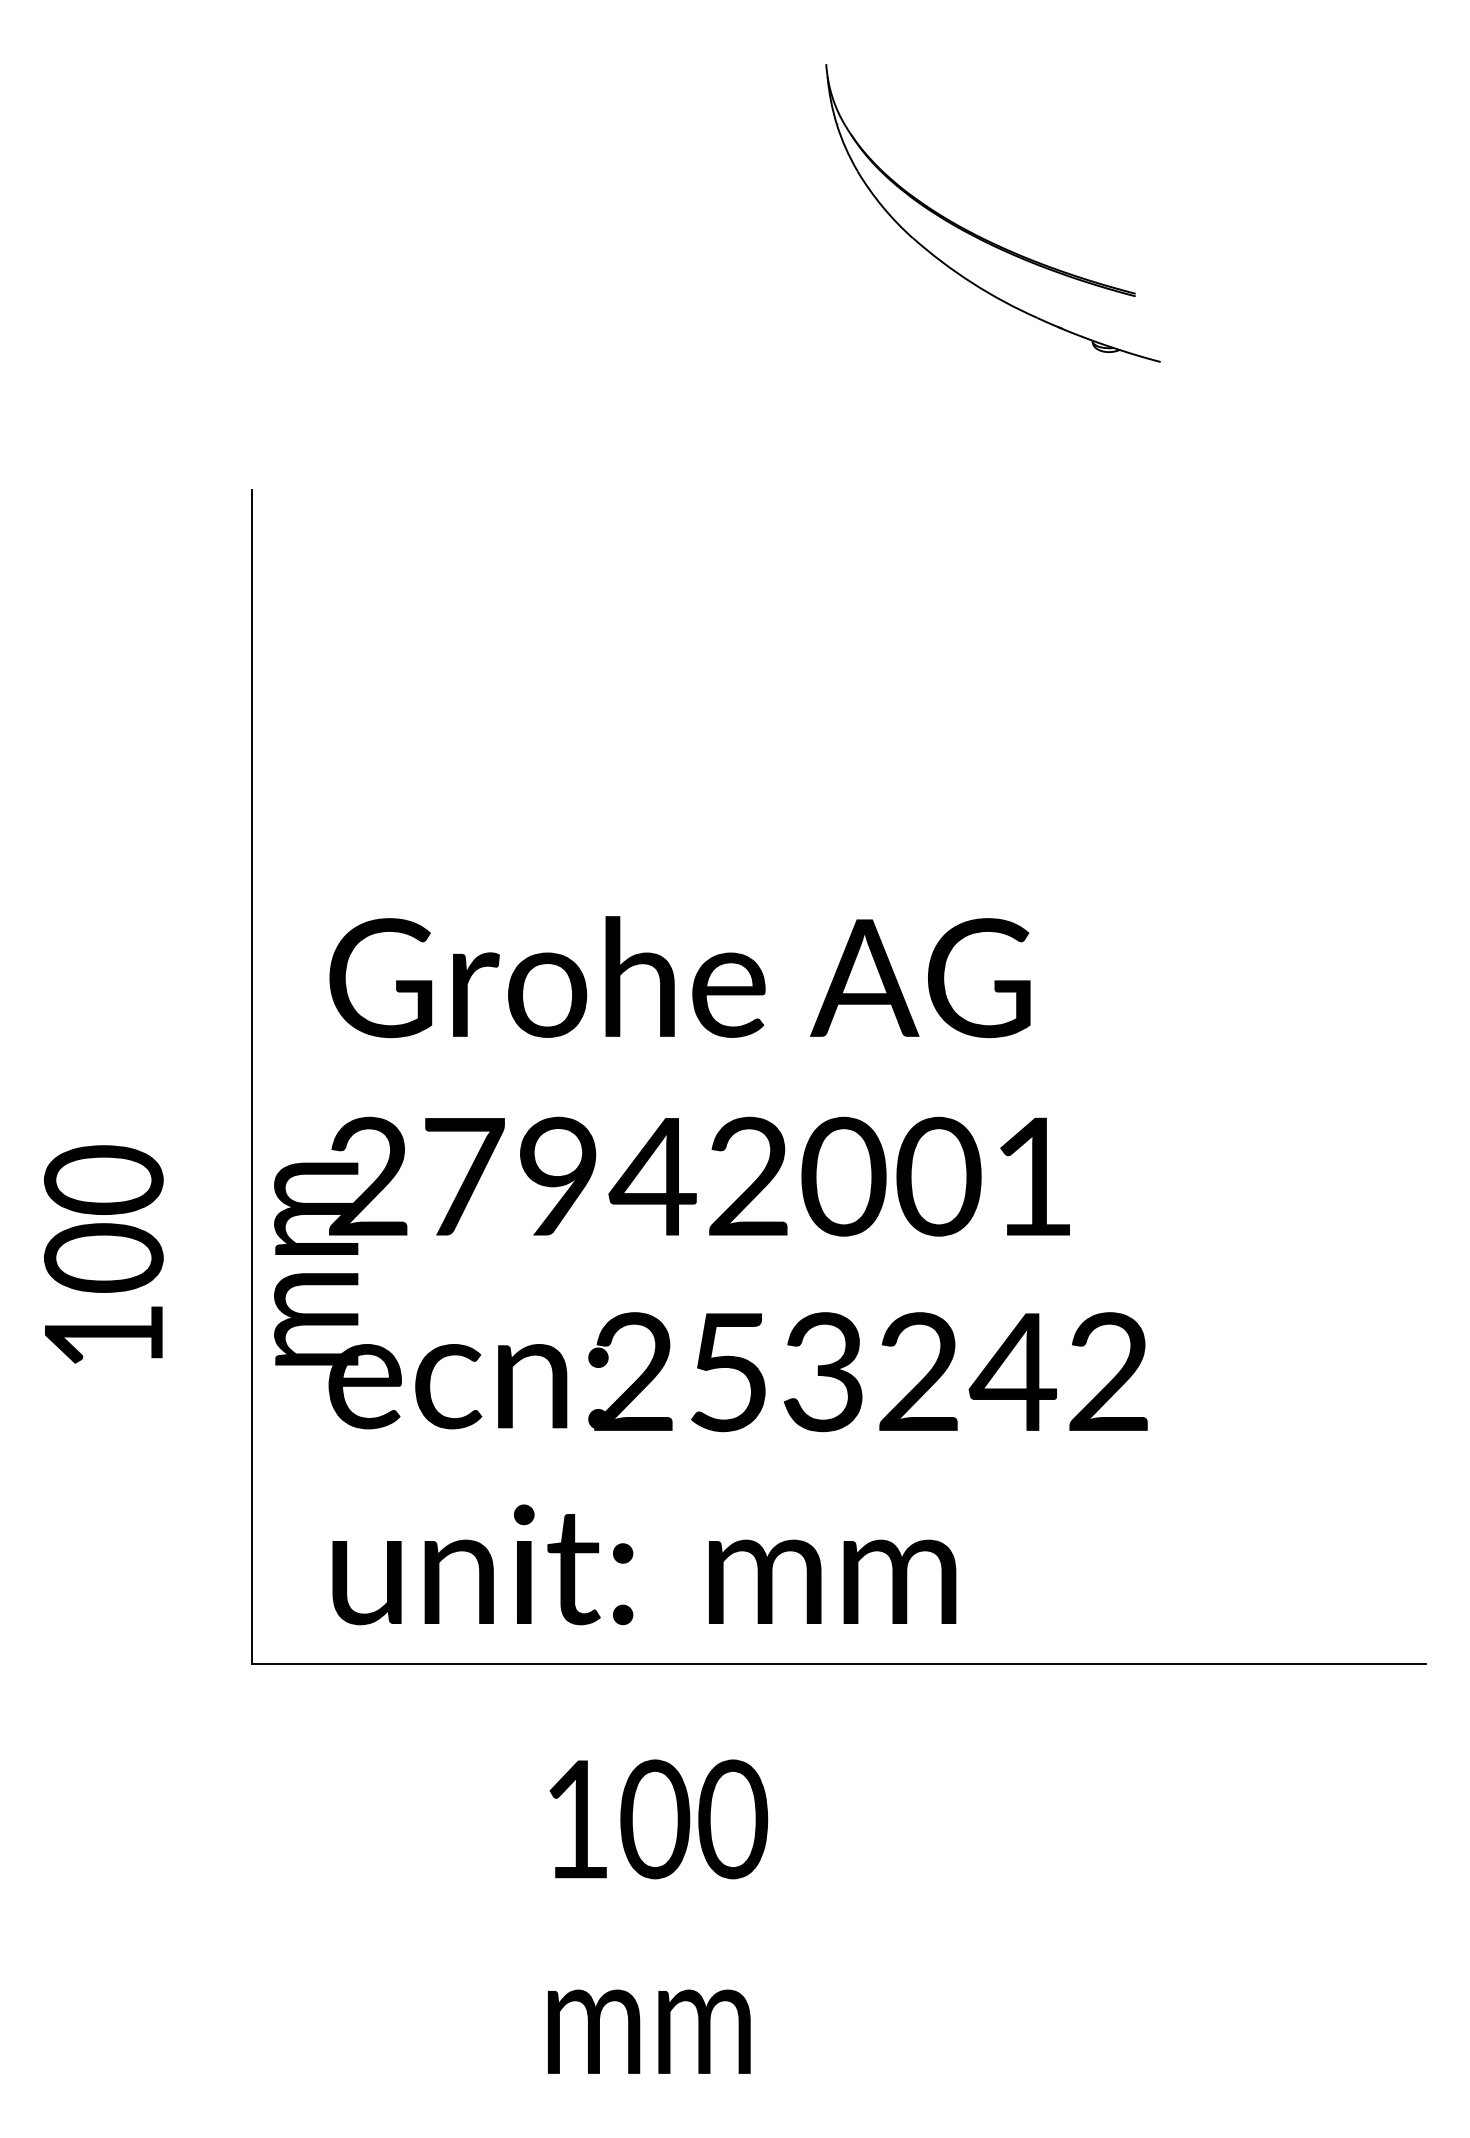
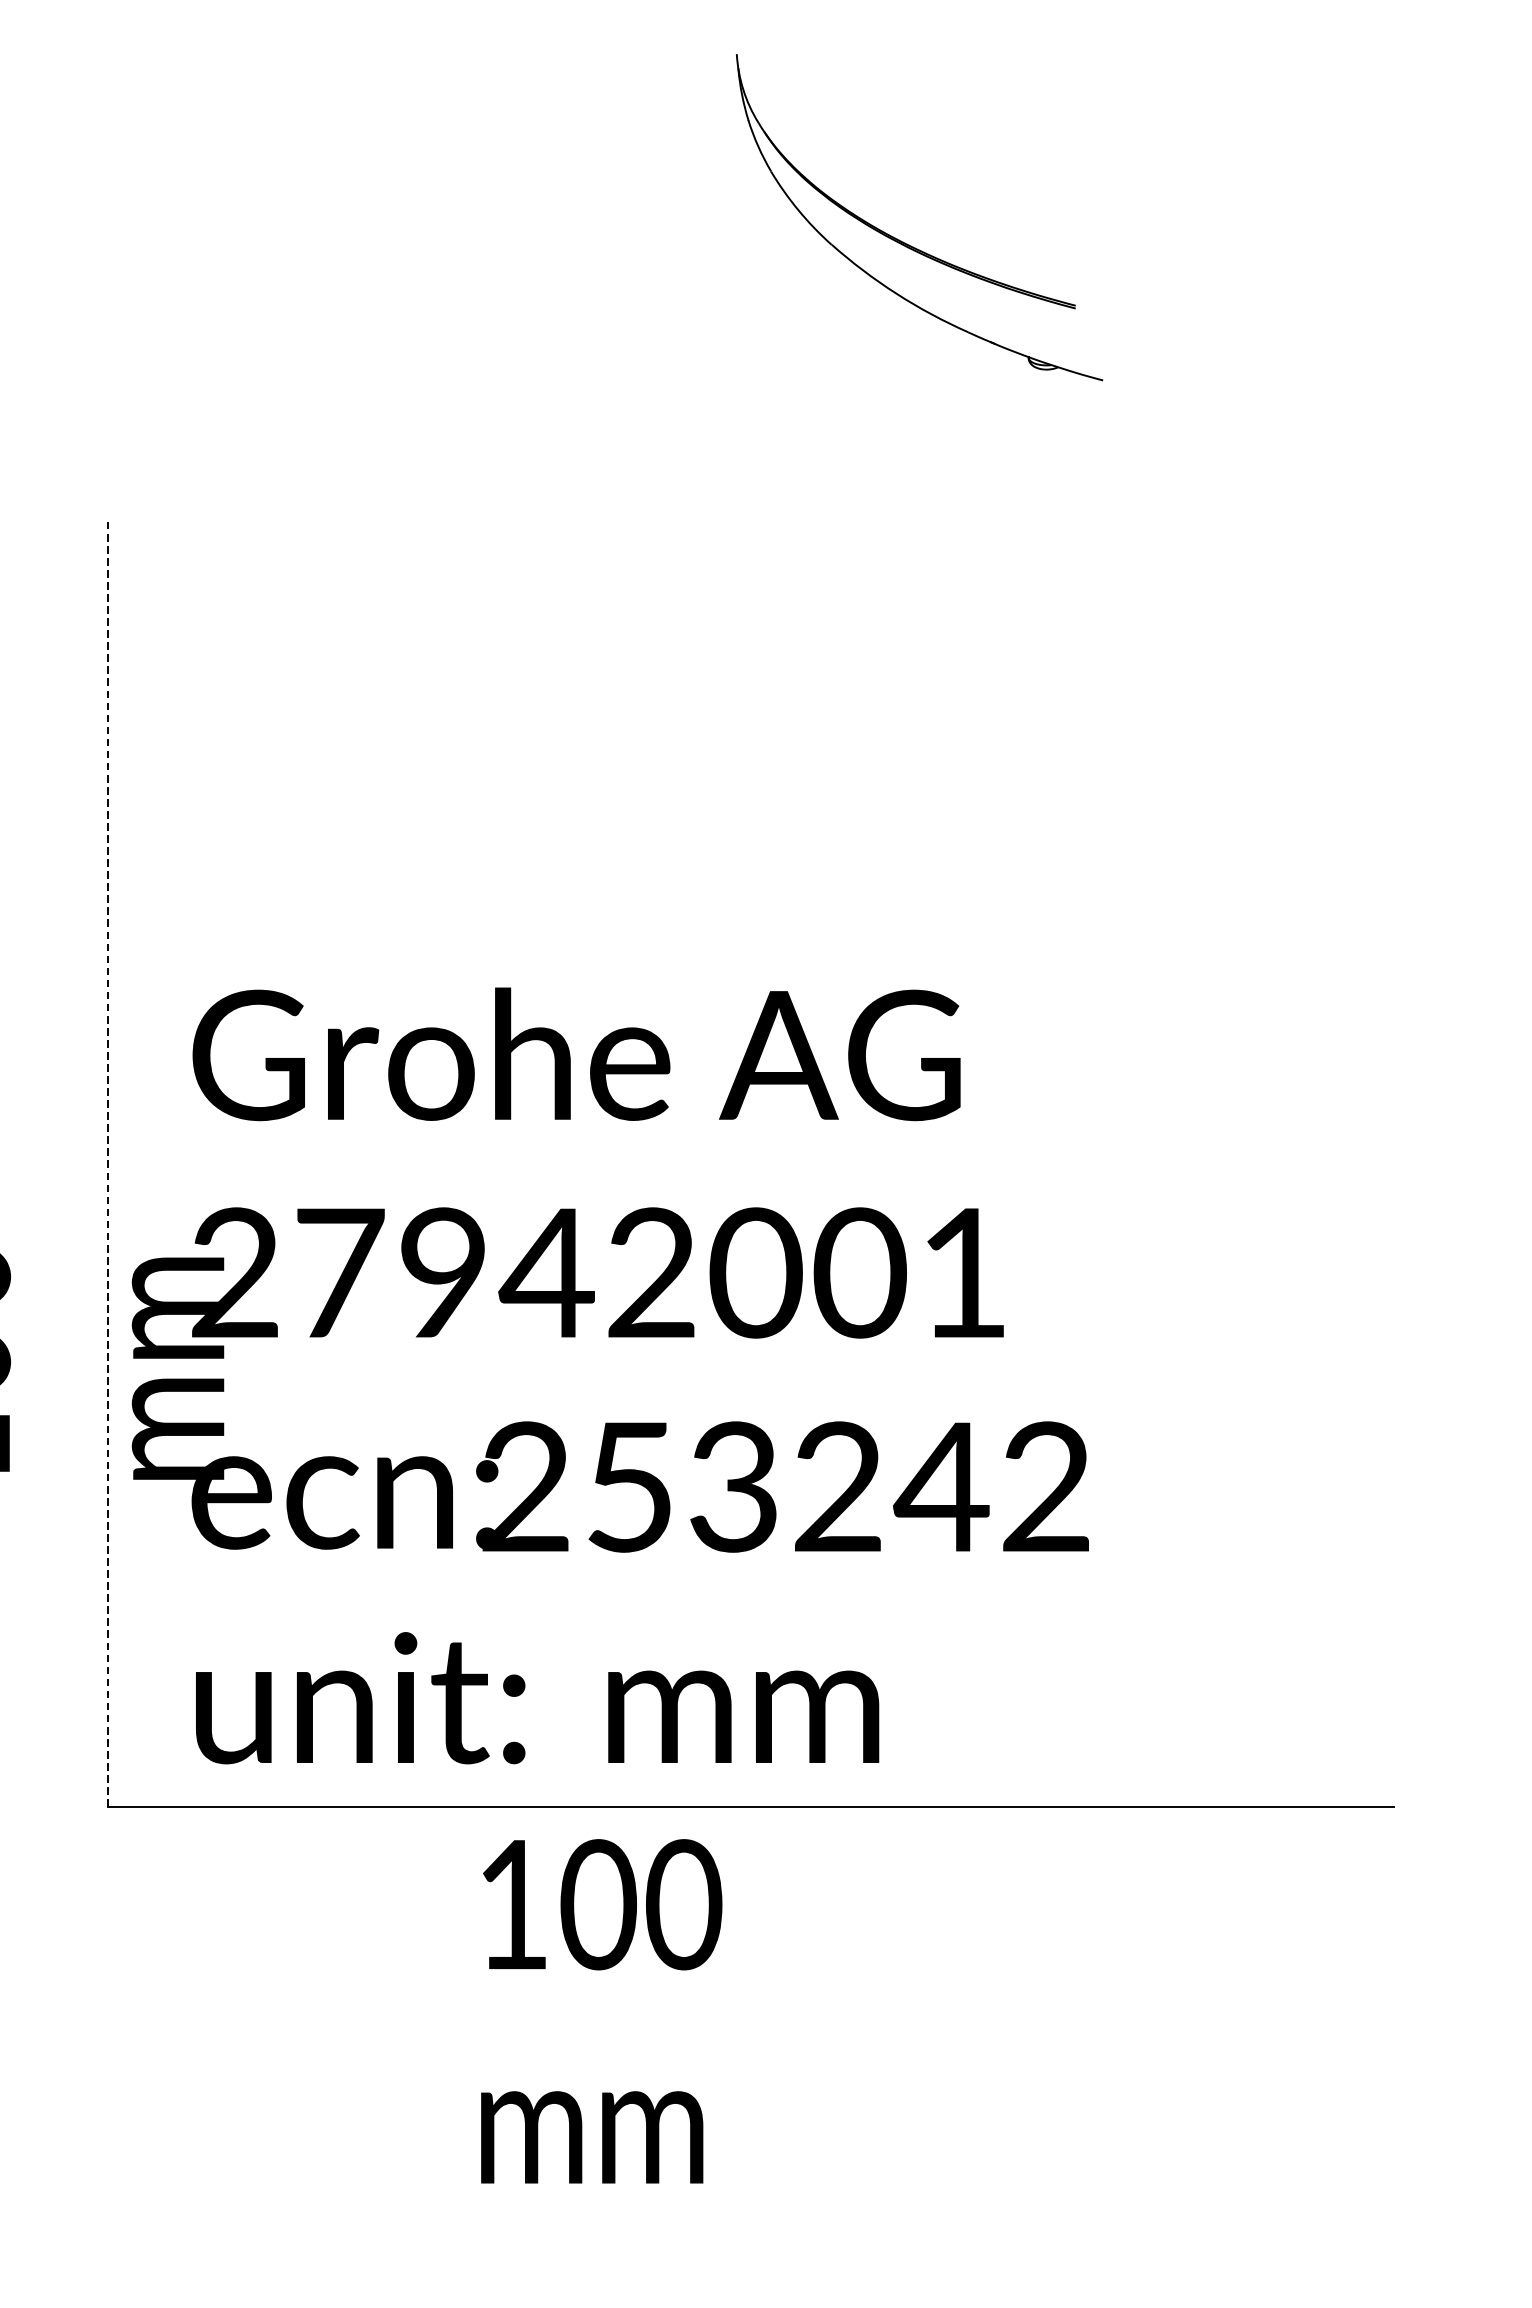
line: (252, 1076) -> (108, 1163), solid -> dashed
text: (658, 1916) -> (602, 2011), moved

